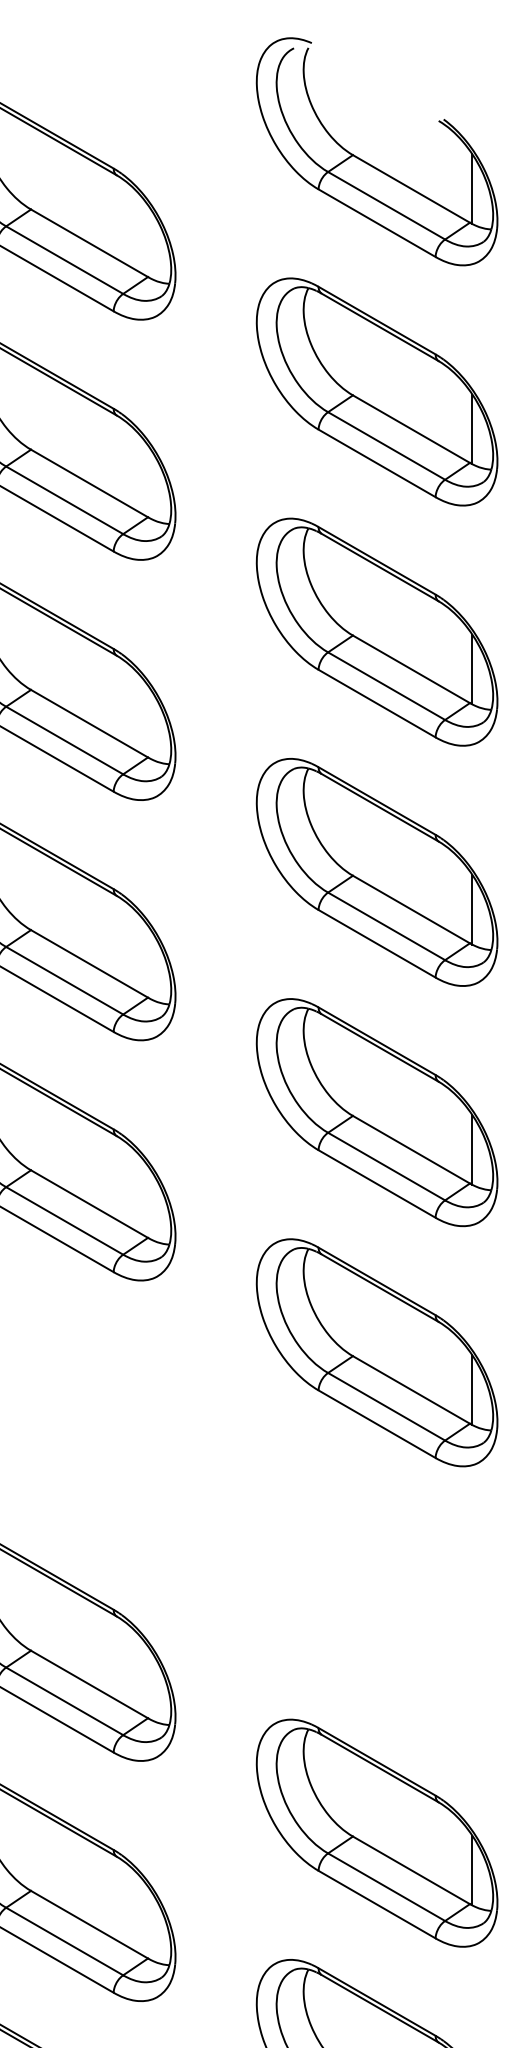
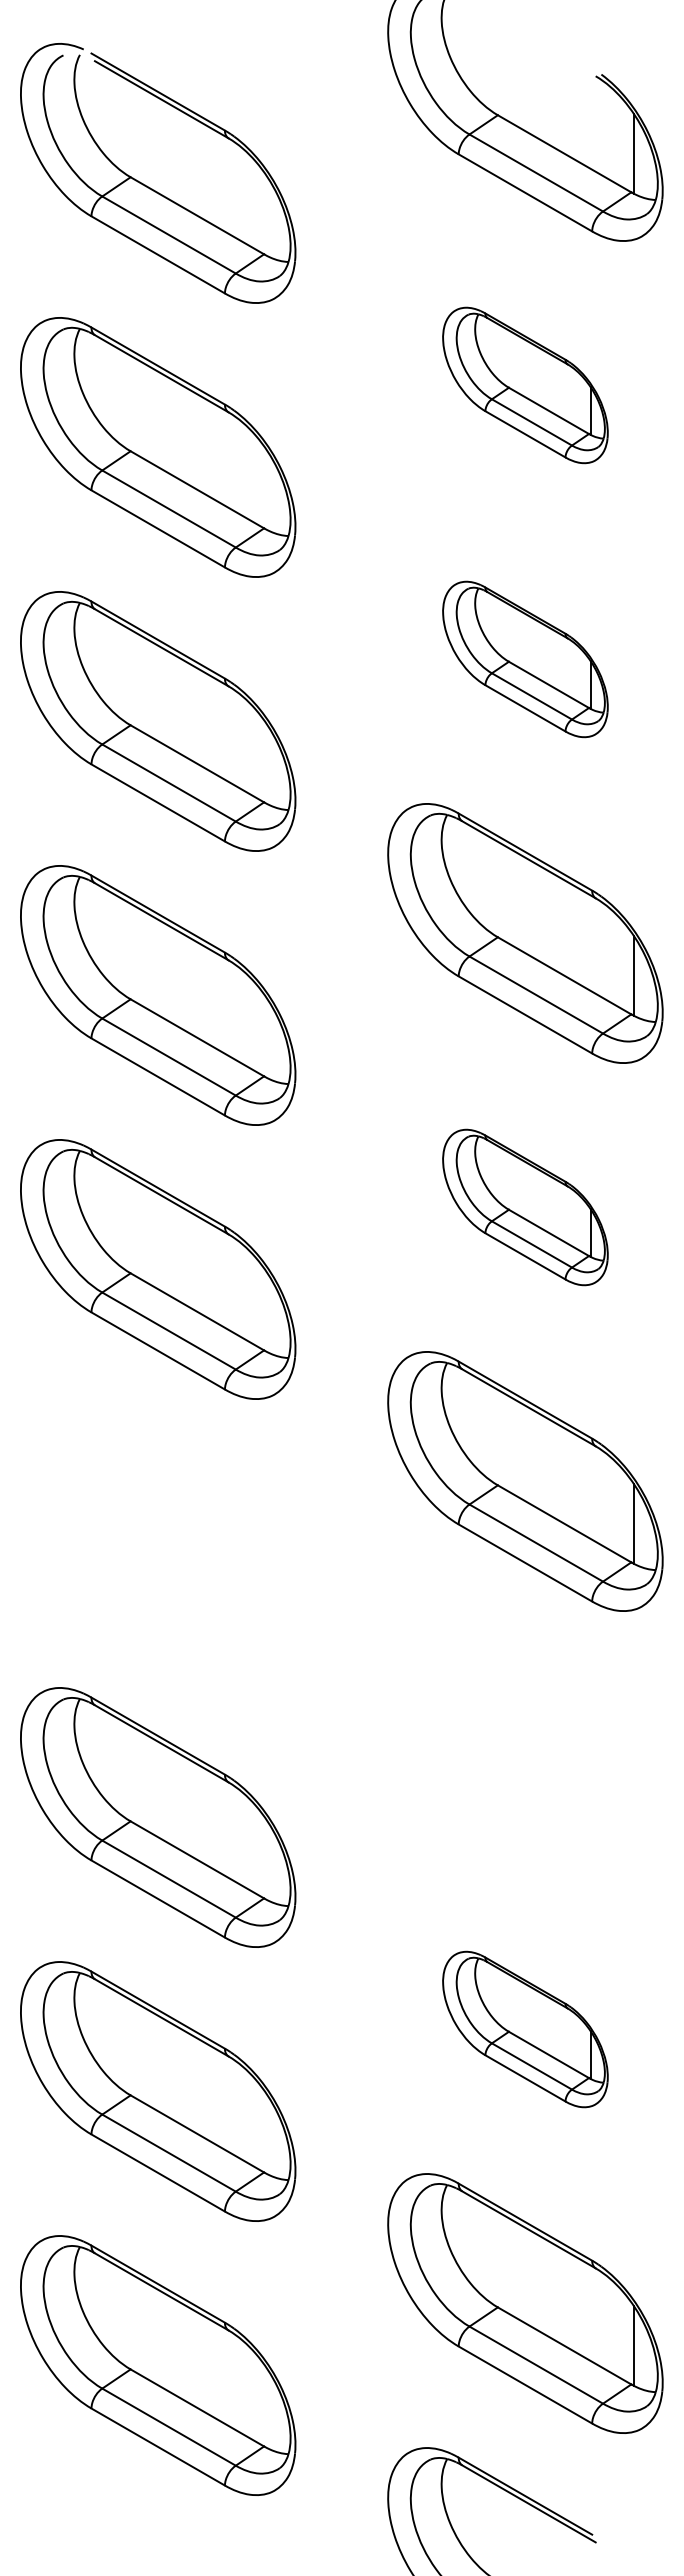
part: (377, 392) -> (525, 385), size x0.6
part: (377, 632) -> (525, 659), size x0.6
part: (377, 1112) -> (525, 1207), size x0.6
part: (377, 1833) -> (525, 2029), size x0.6

